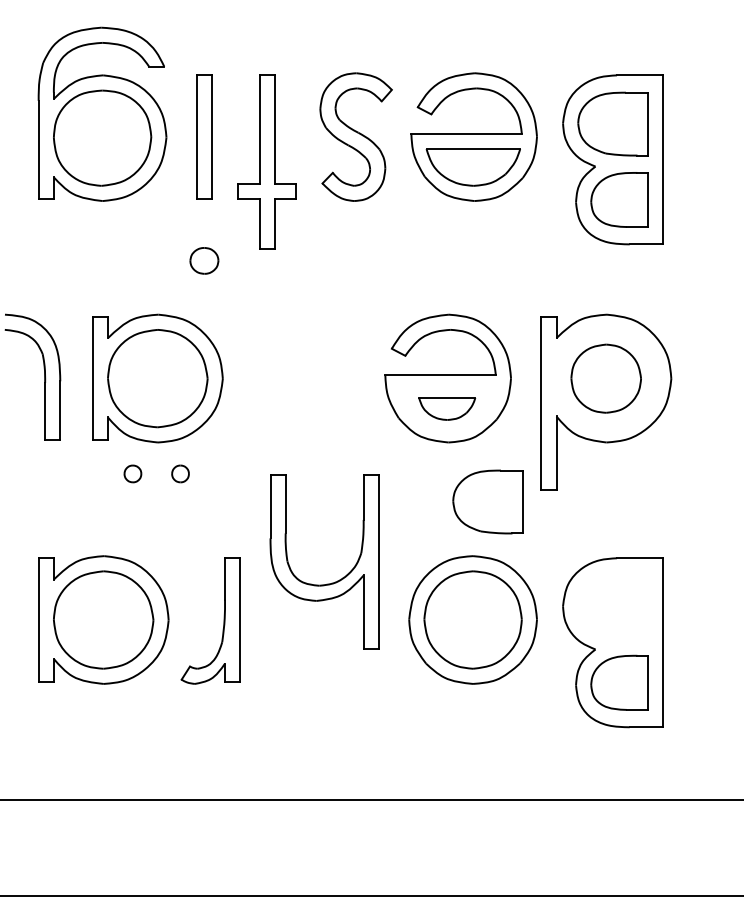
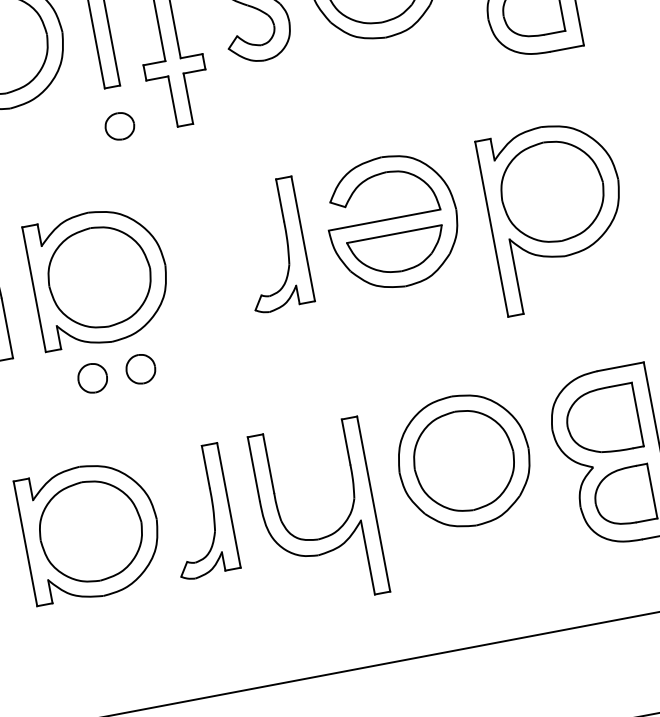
part: (204, 260) -> (119, 125), moved
part: (605, 378) -> (551, 191), size x1.43
part: (342, 379) -> (286, 243), added
part: (446, 408) -> (396, 252), size x1.67
part: (132, 473) -> (92, 377), size x1.67
part: (180, 473) -> (140, 368), size x1.67
part: (487, 501) -> (602, 420), moved
part: (327, 583) -> (325, 535), moved

